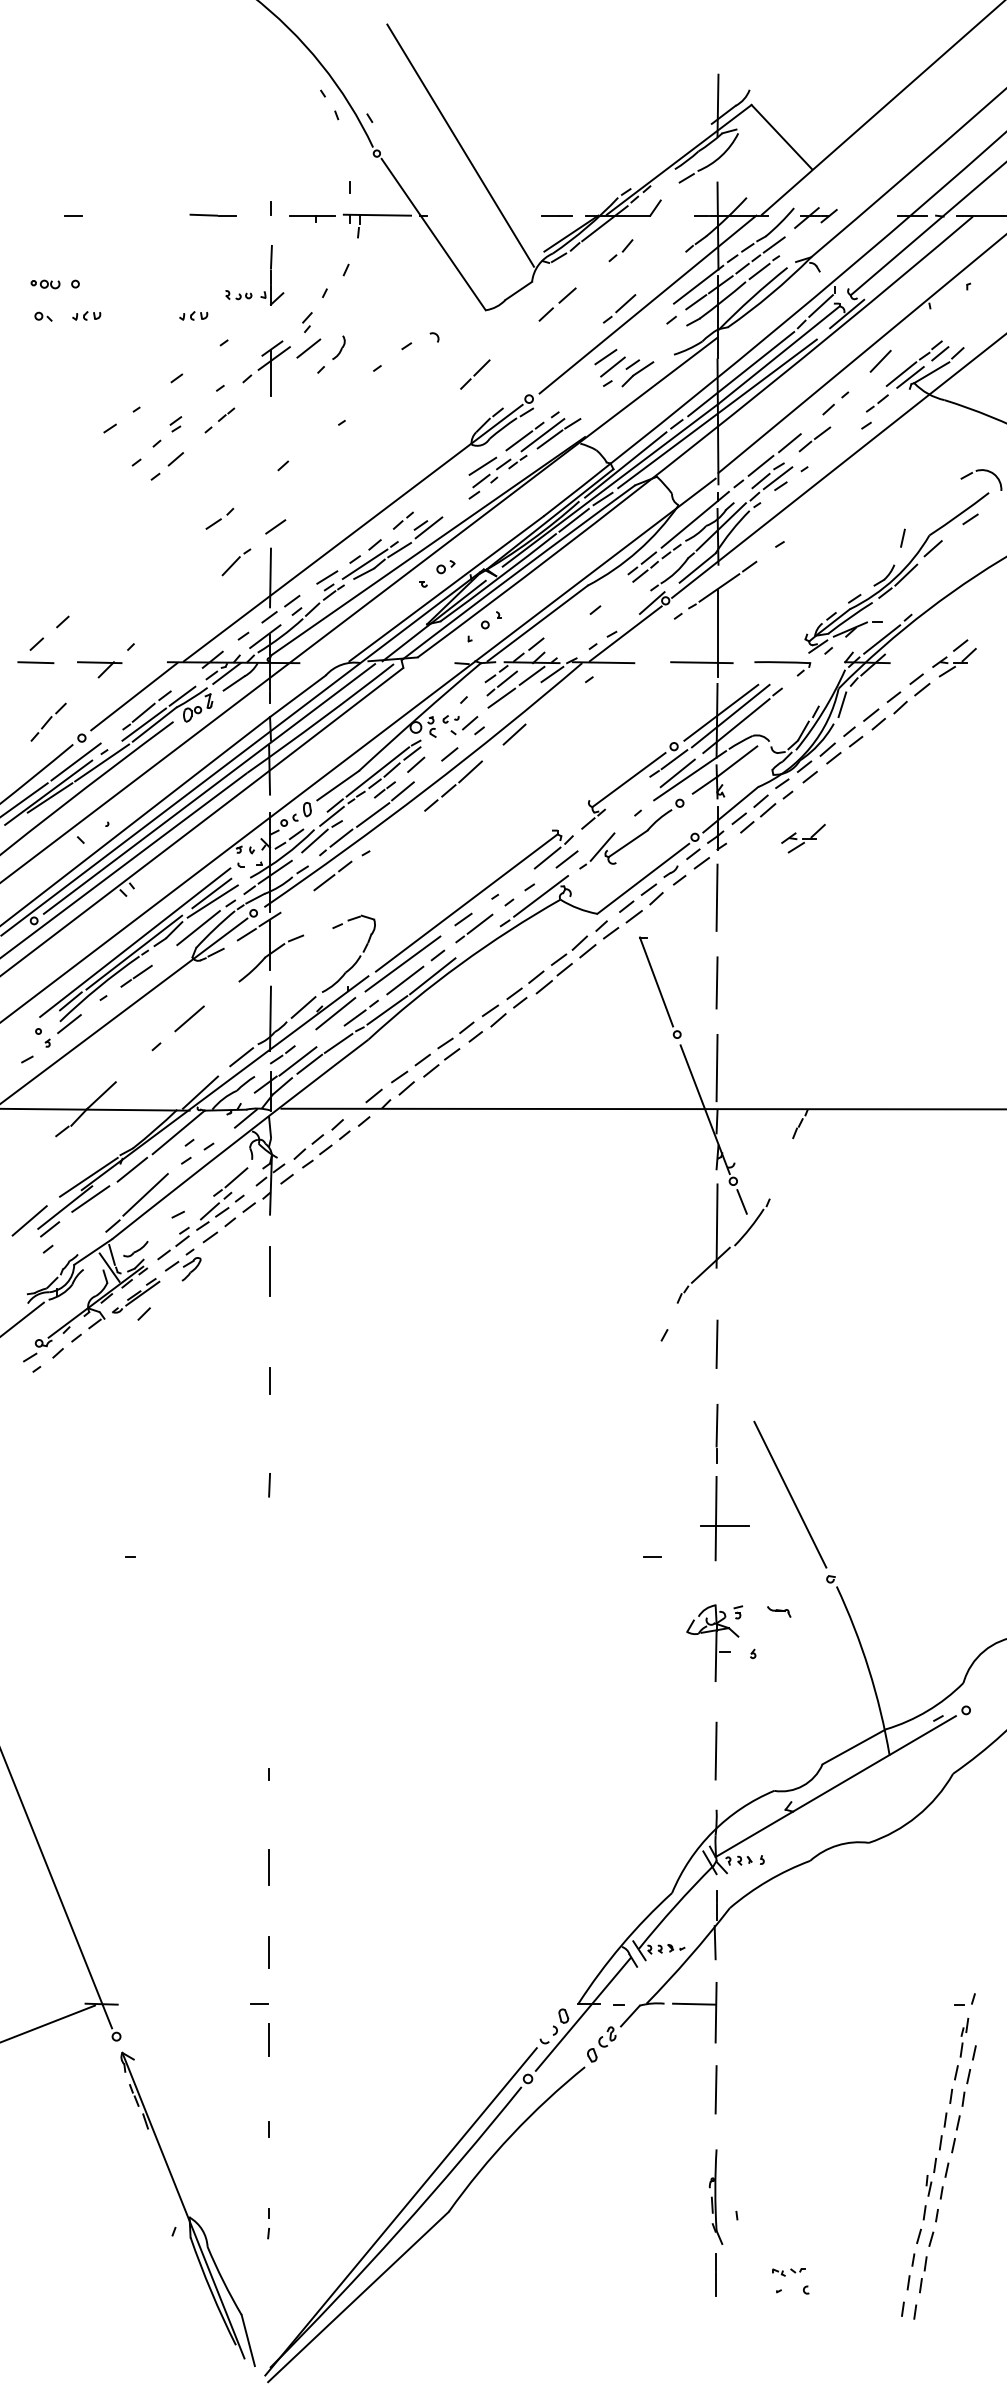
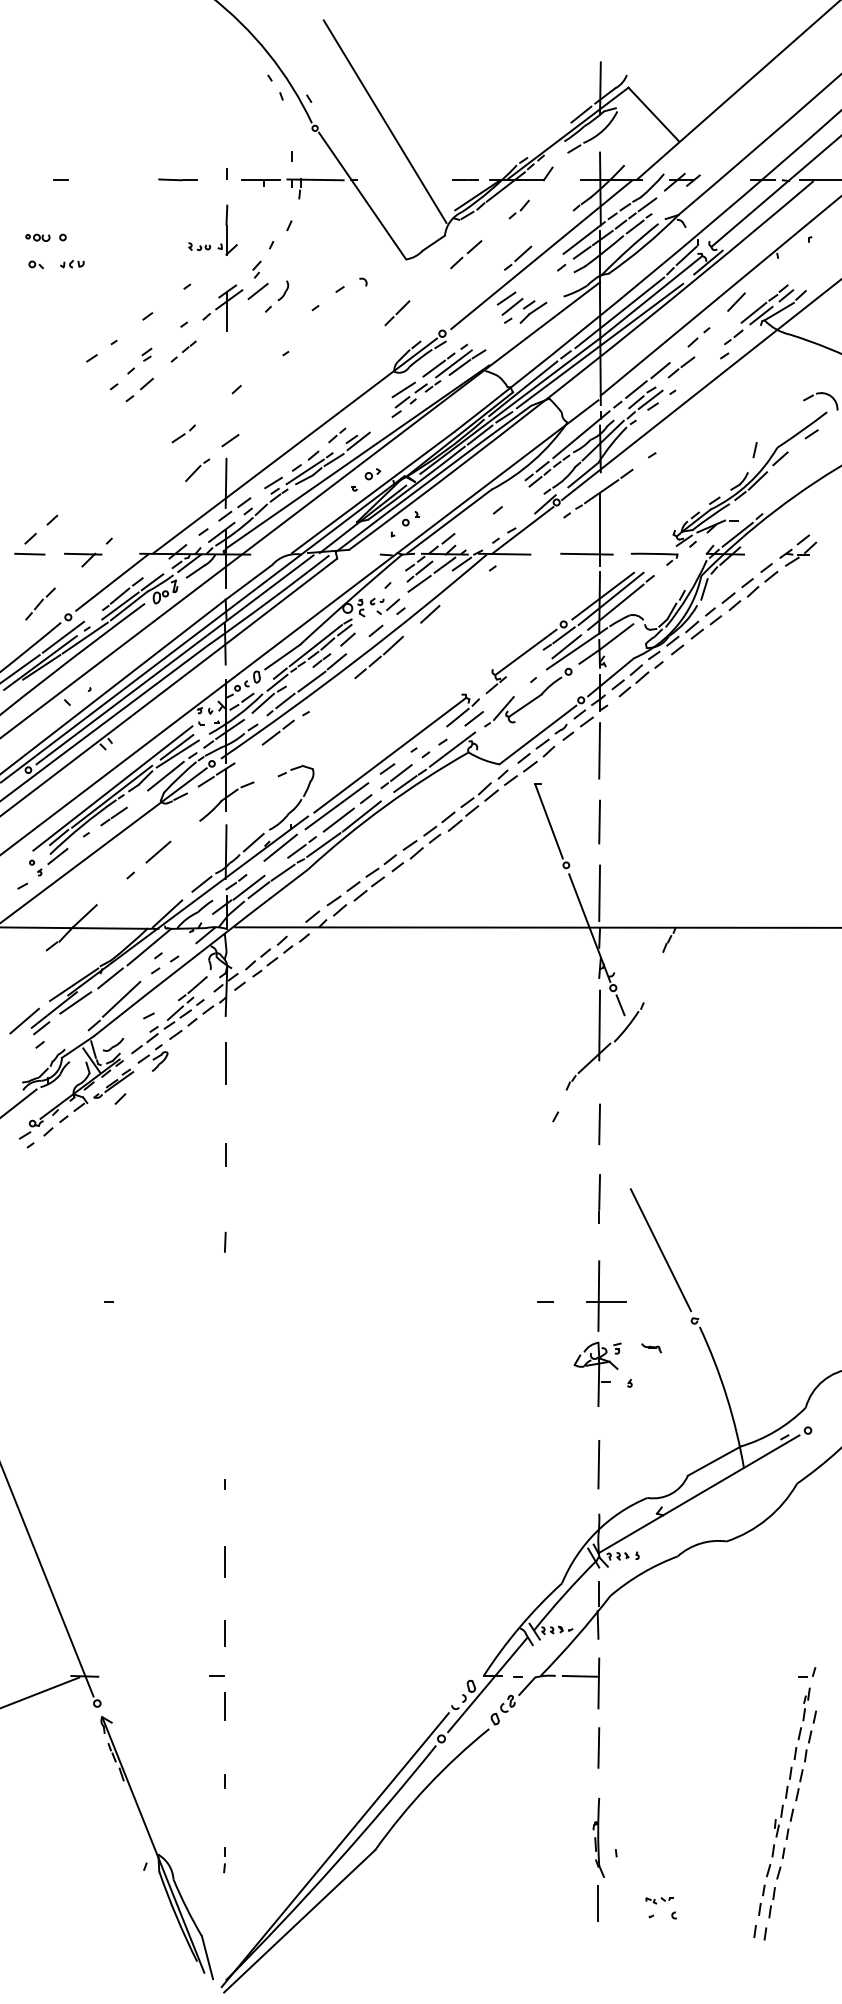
line: (695, 136) -> (581, 114), added
part: (193, 315) -> (161, 263), removed
part: (803, 838) -> (671, 701), removed
line: (484, 937) -> (405, 784), added
part: (724, 1525) -> (605, 1301), moved

